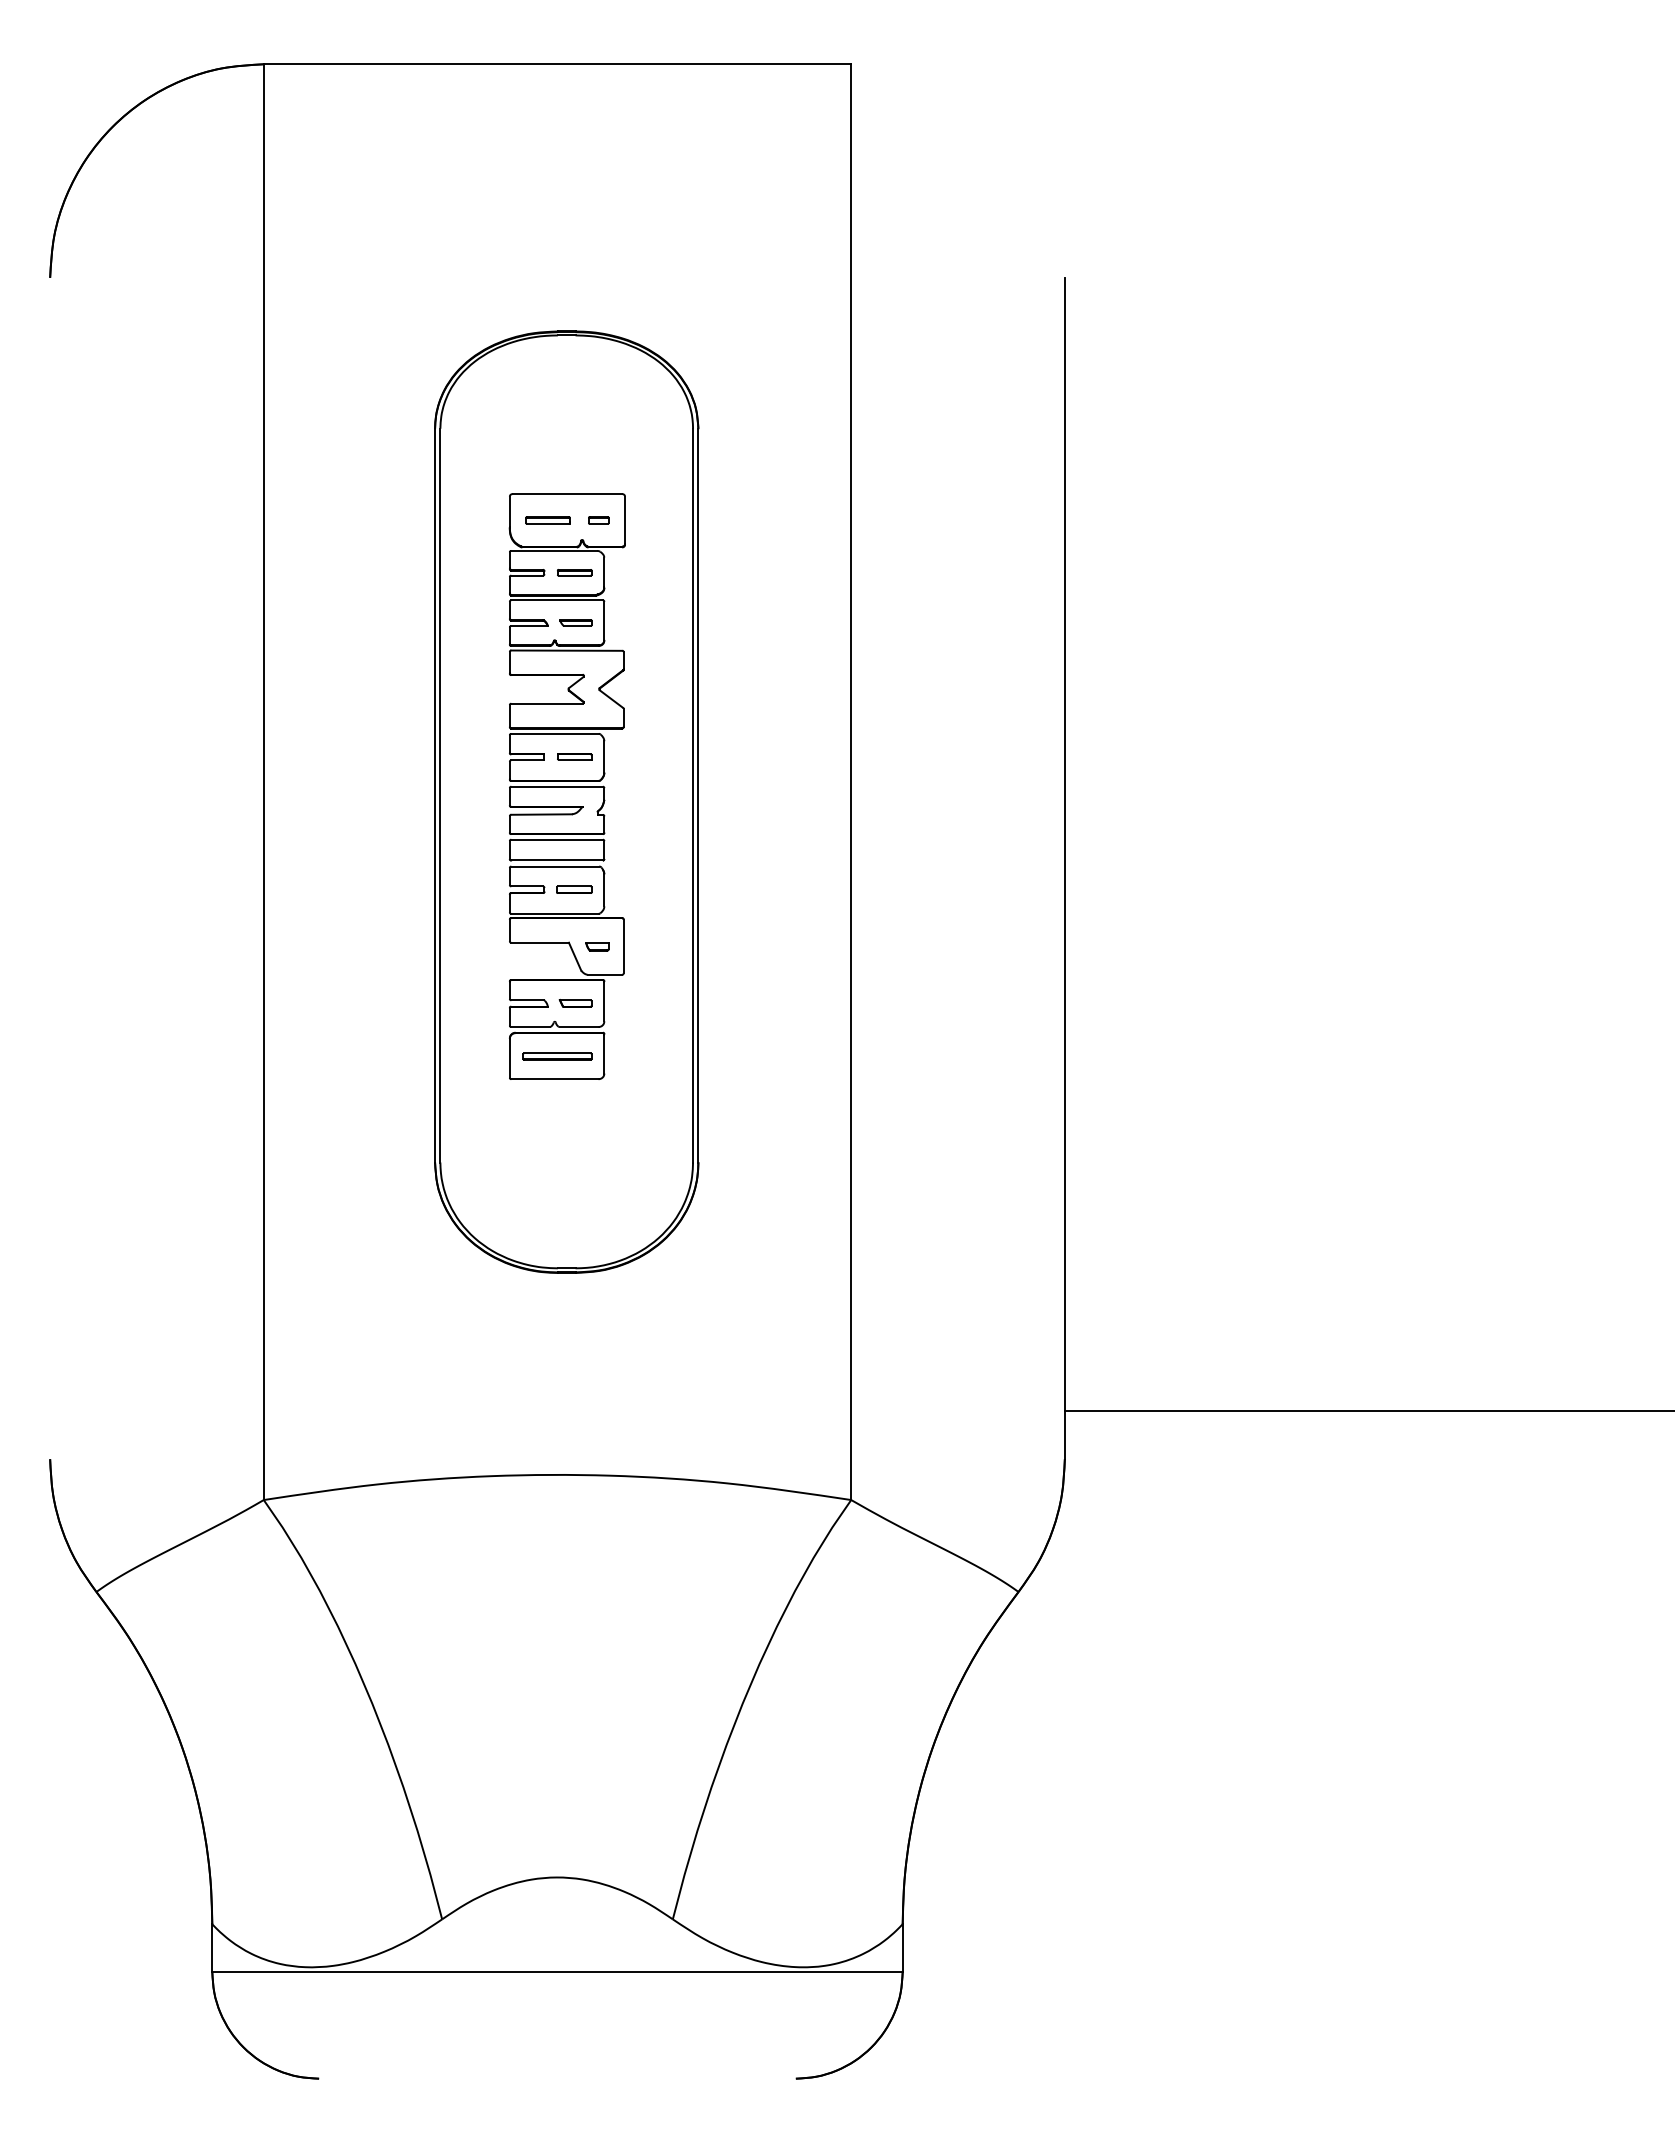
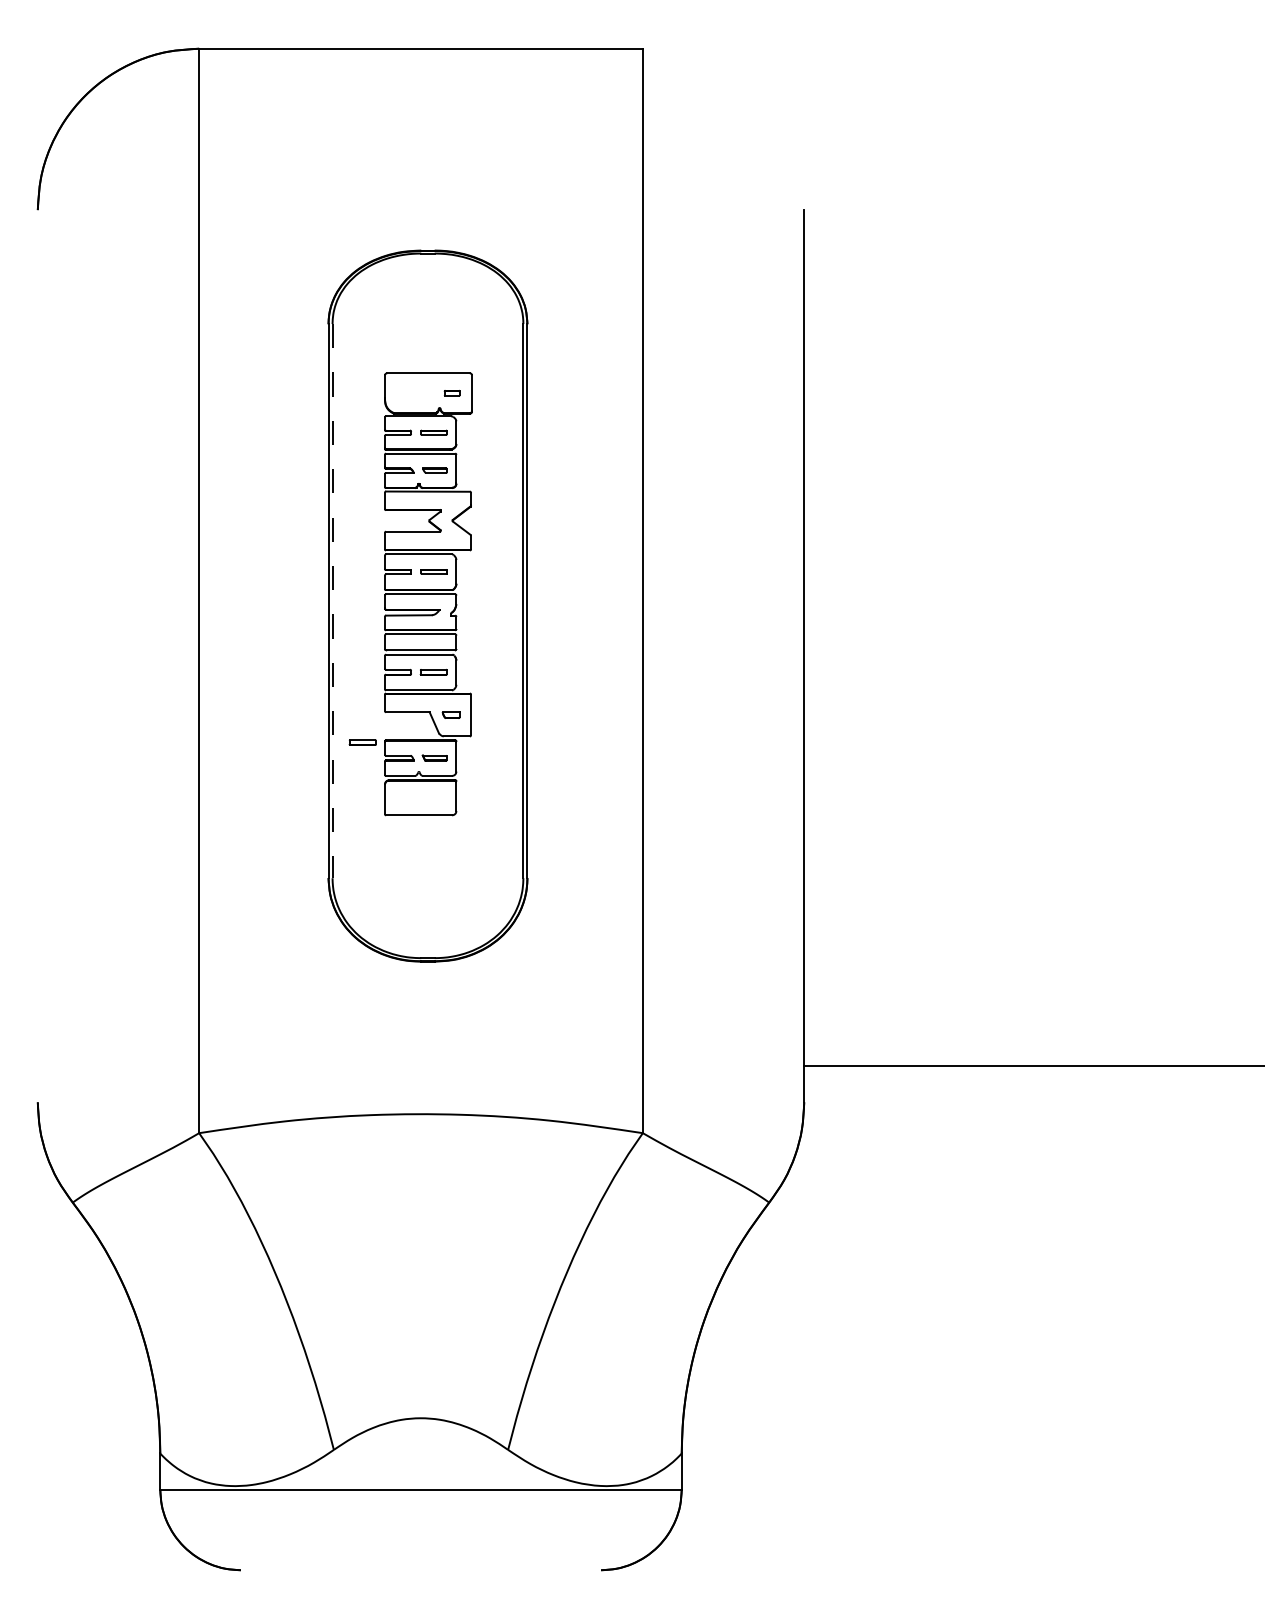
part: (547, 520) -> (413, 393), removed
line: (440, 795) -> (332, 601), solid -> dashed
part: (480, 982) -> (362, 742), added
part: (557, 1056) -> (421, 798), removed

